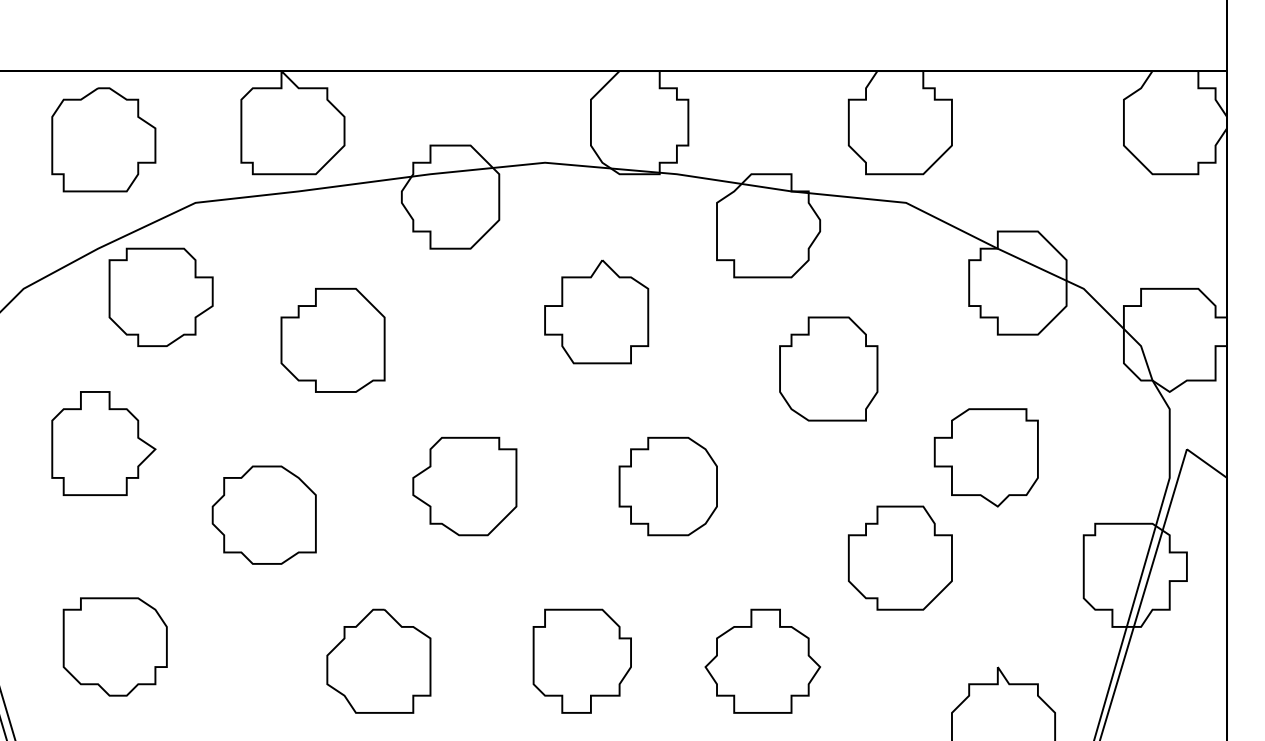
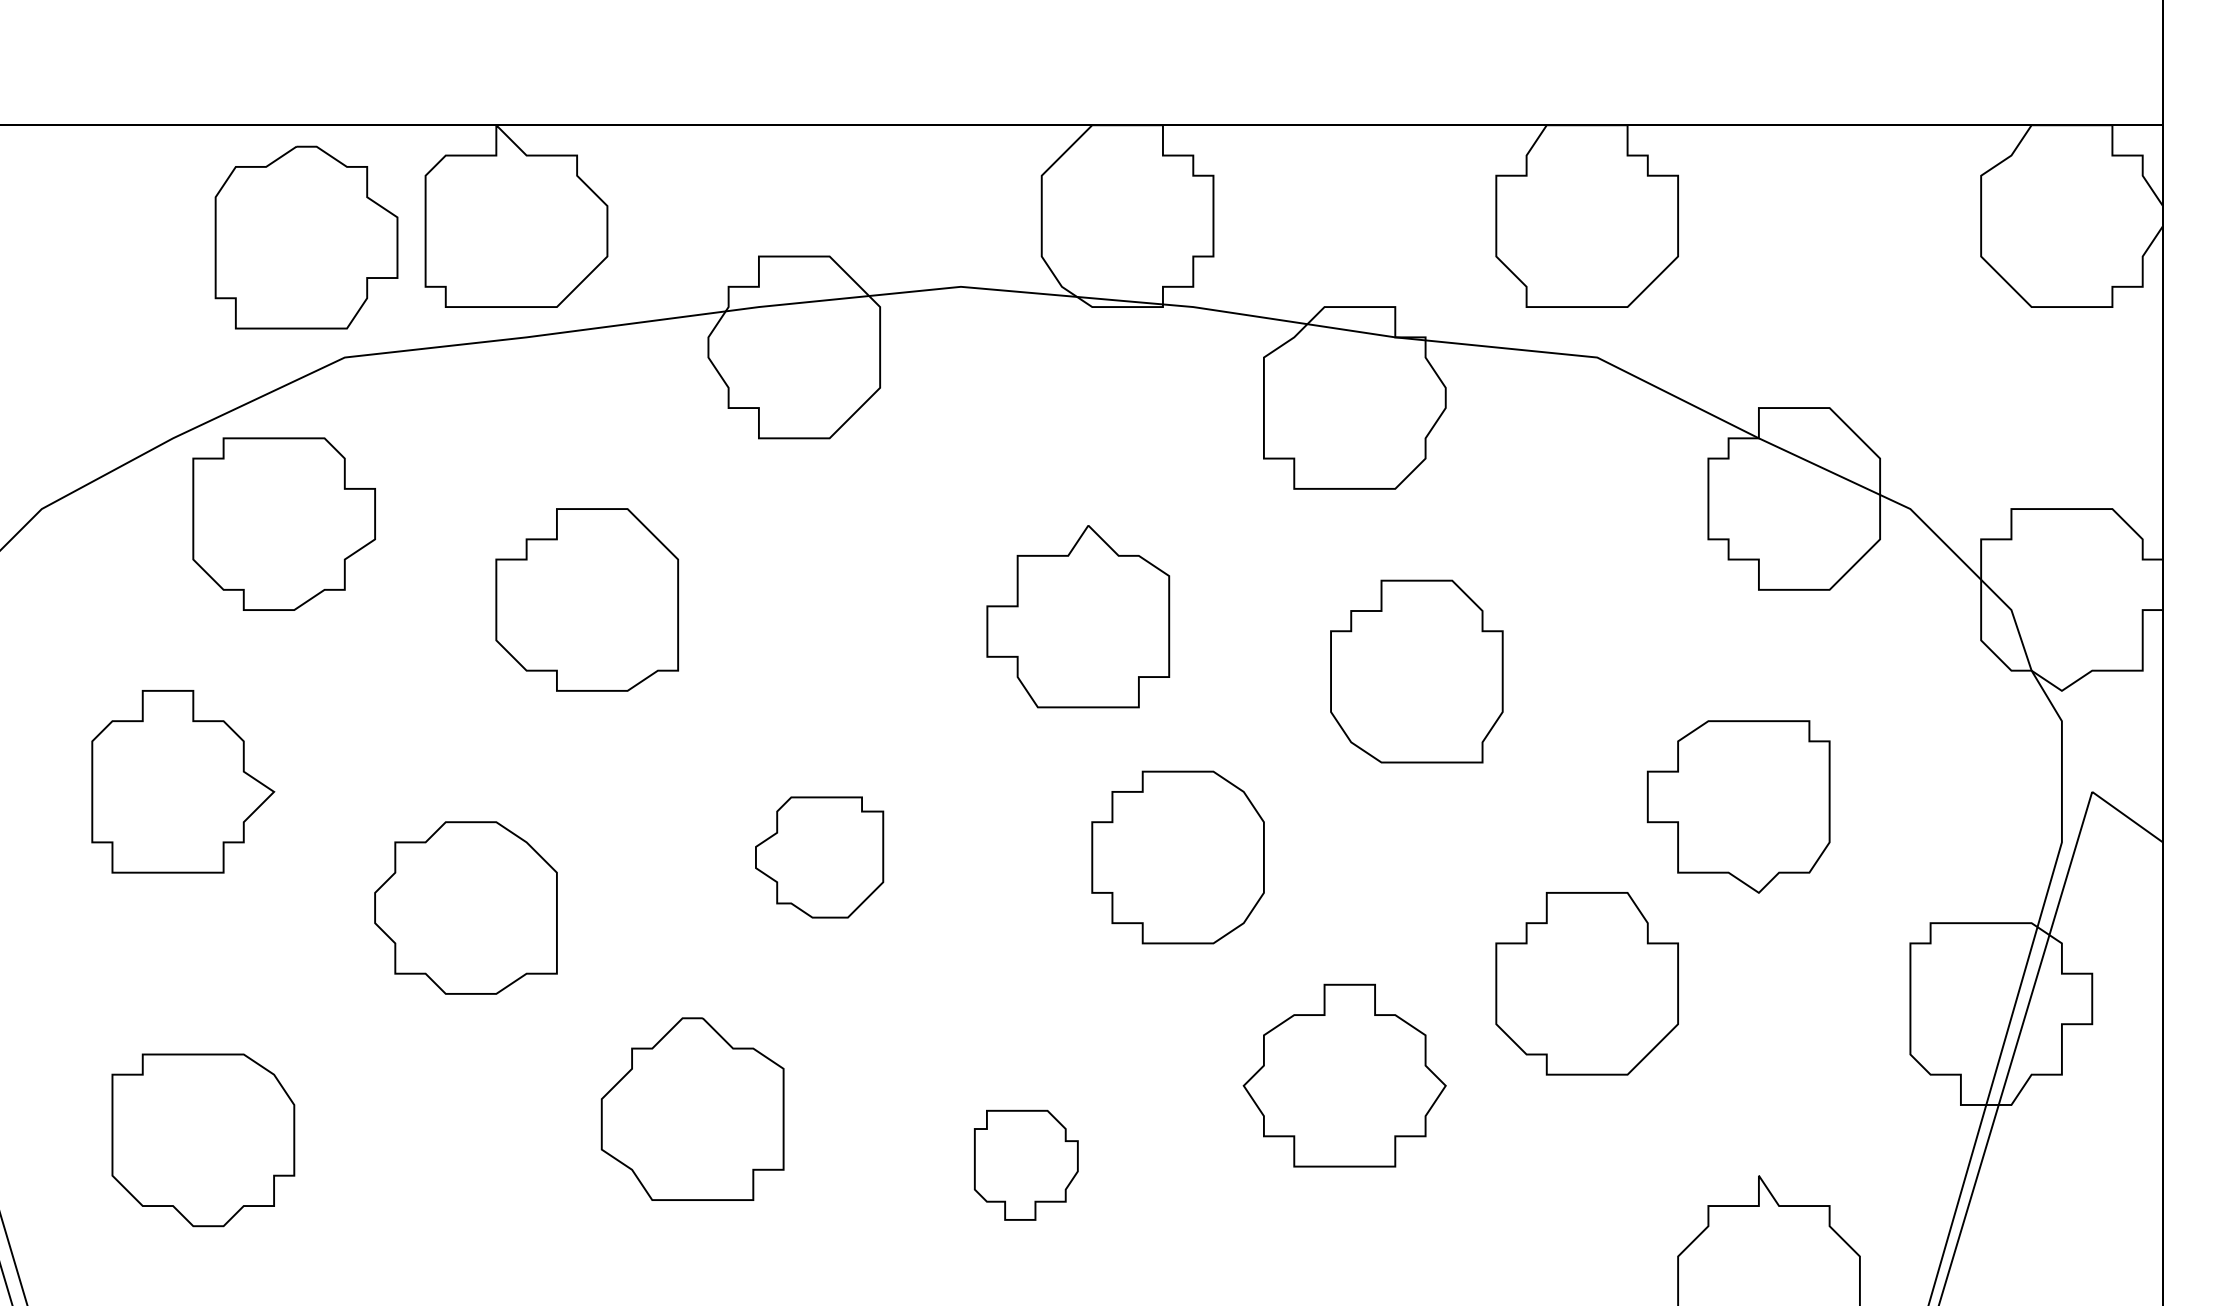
part: (103, 139) -> (305, 237), moved
part: (596, 311) -> (1077, 615), moved
part: (828, 368) -> (1416, 670), moved
part: (464, 486) -> (818, 857), size x0.7
part: (378, 660) -> (691, 1107), moved
part: (581, 660) -> (1025, 1164), size x0.6
part: (762, 660) -> (1344, 1074), moved

